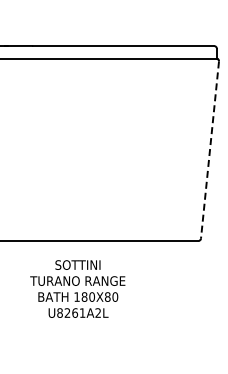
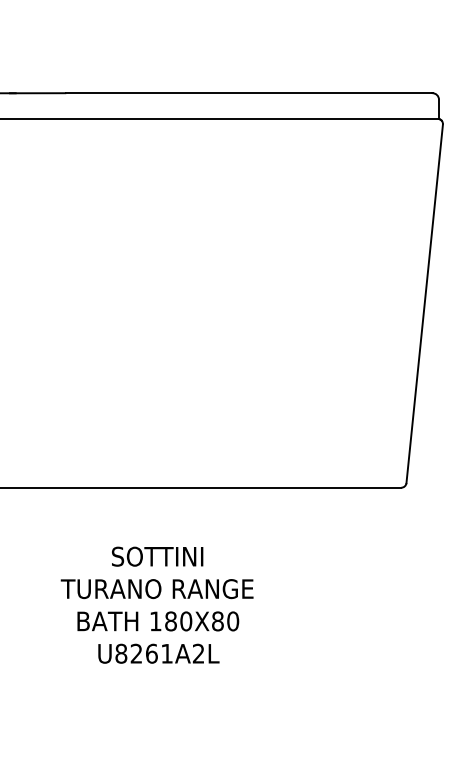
line: (209, 150) -> (423, 304), dashed -> solid
text: (77, 288) -> (156, 604), moved

